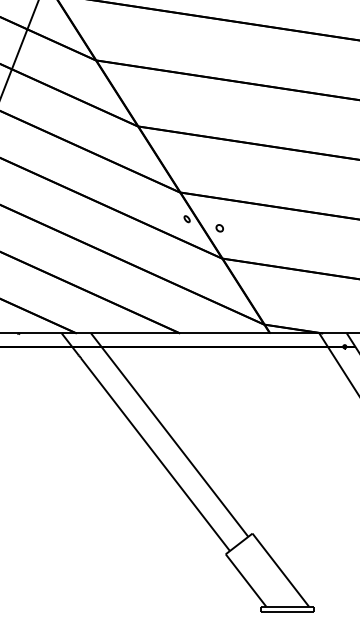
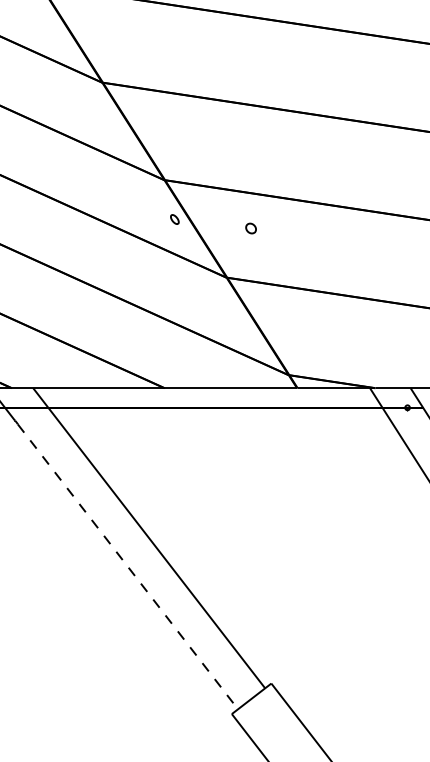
part: (219, 228) -> (250, 228), moved
line: (155, 454) -> (128, 566), solid -> dashed

